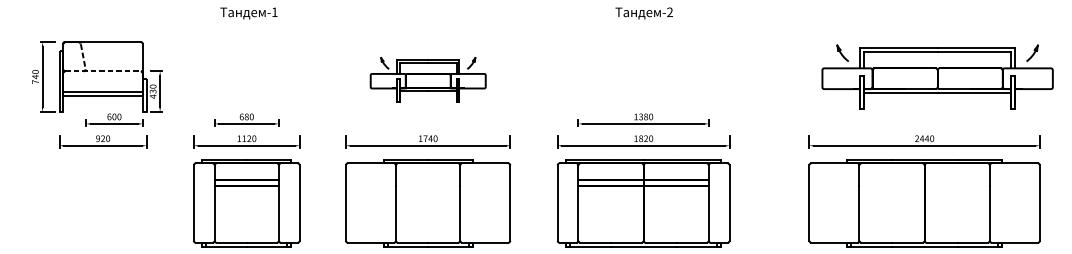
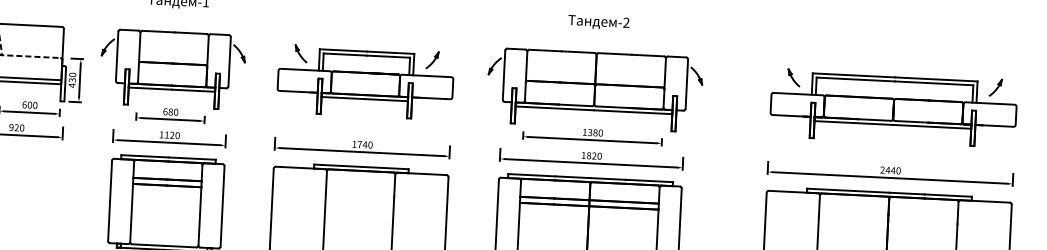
part: (246, 76) -> (172, 69), added
part: (643, 76) -> (594, 89), added
part: (937, 76) -> (893, 107), moved
part: (428, 79) -> (366, 81), size x1.43

